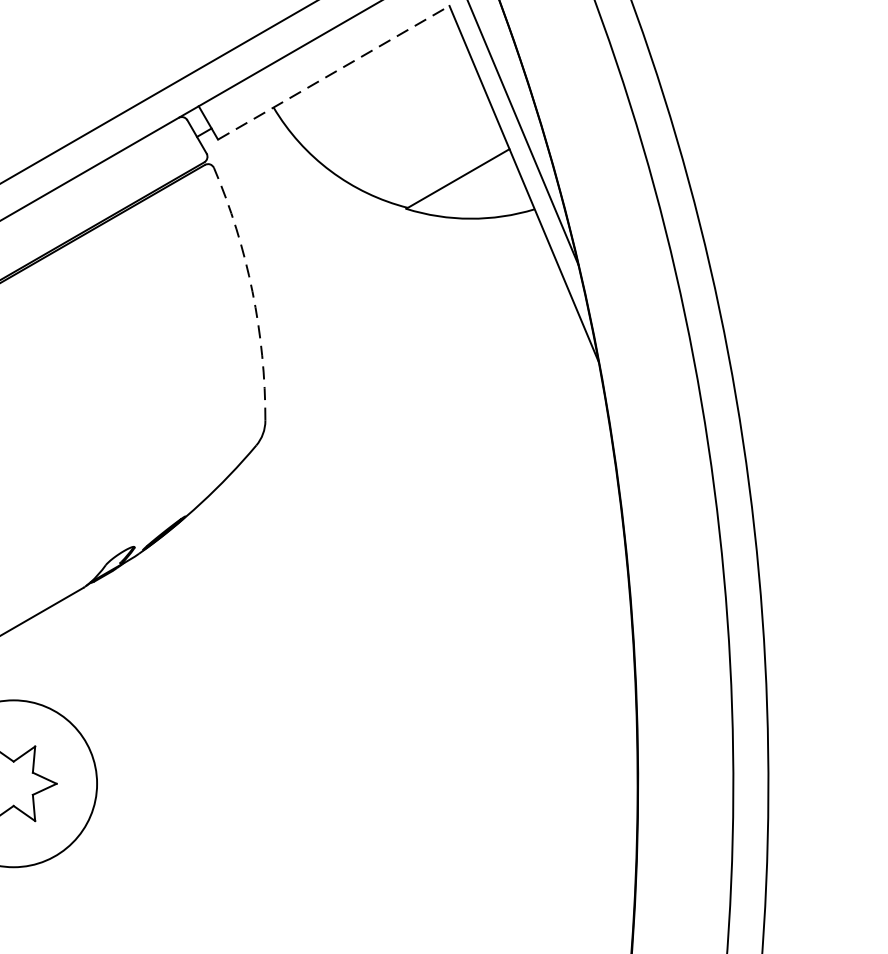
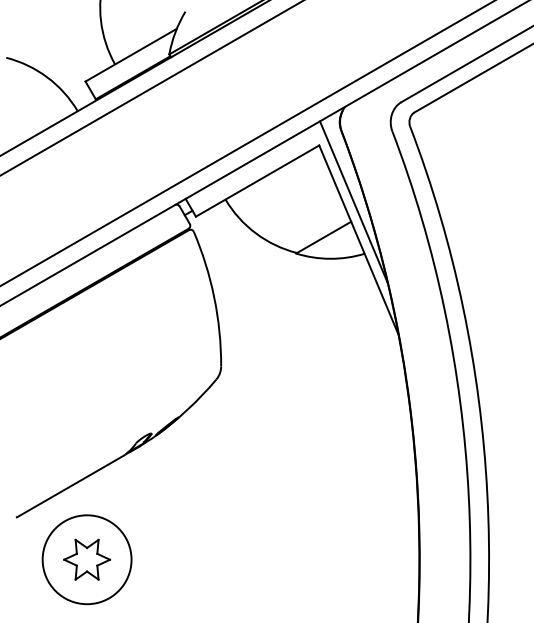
line: (335, 71) -> (258, 180), dashed -> solid
arc: (252, 291) -> (214, 297), dashed -> solid

